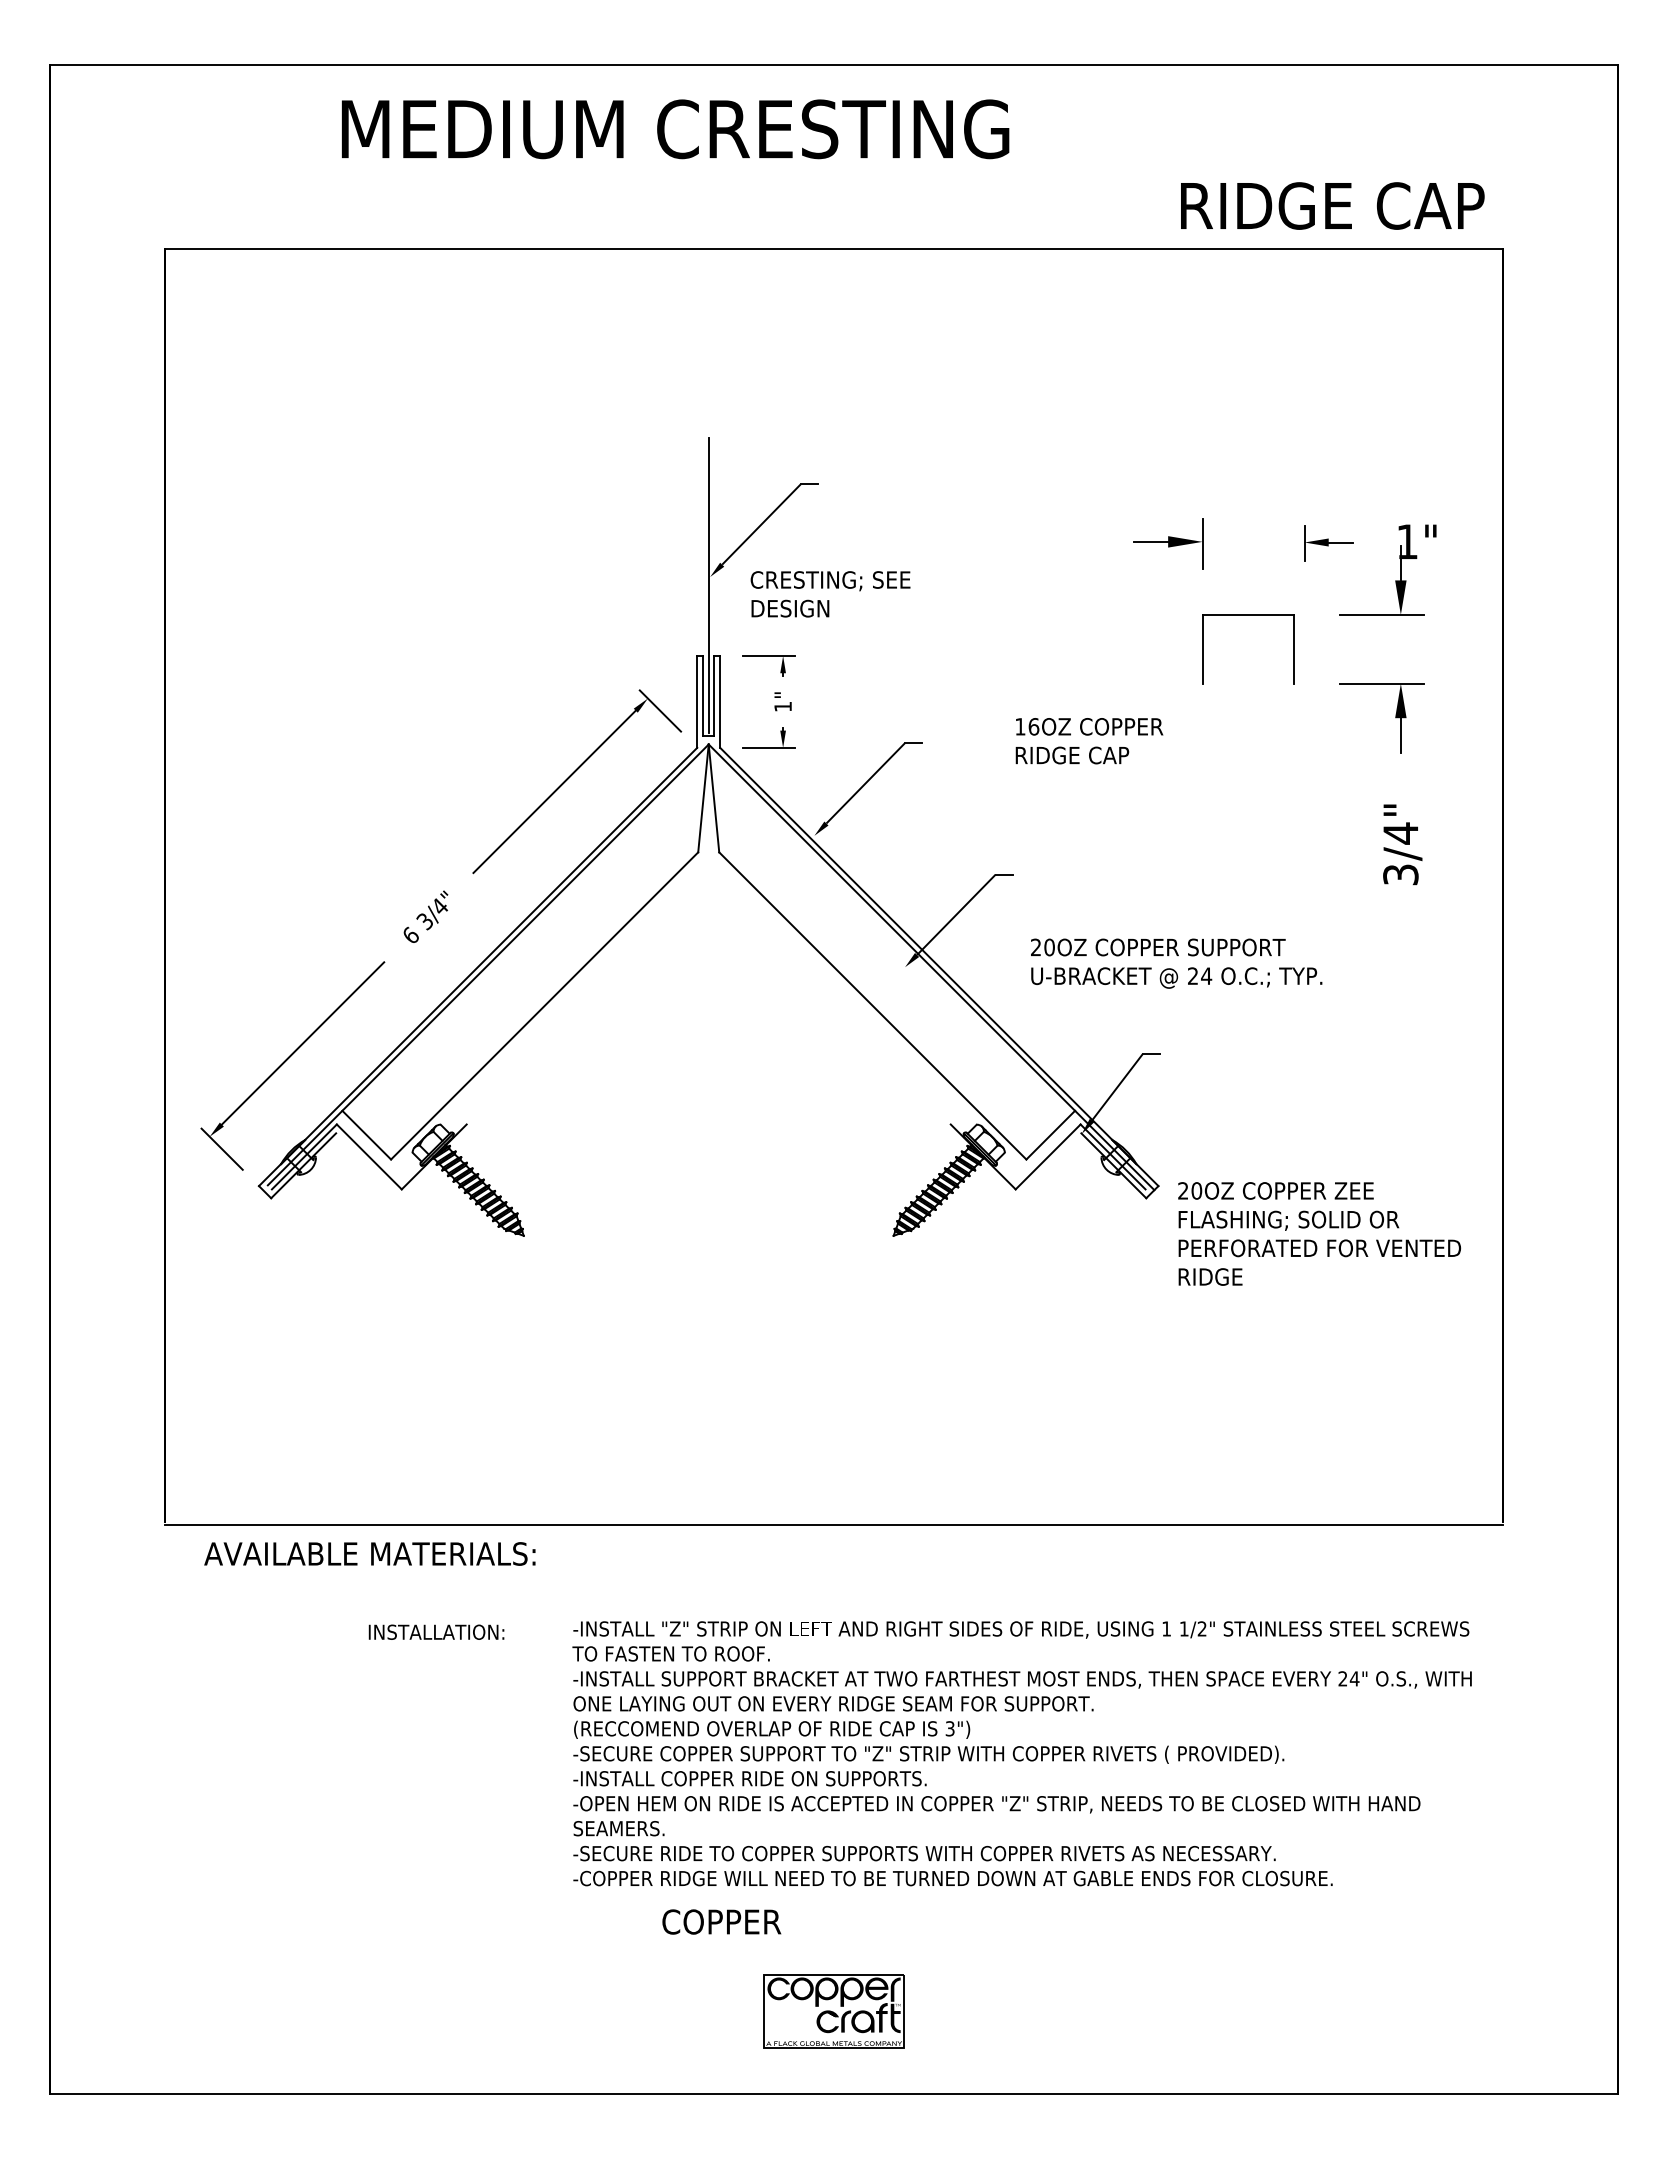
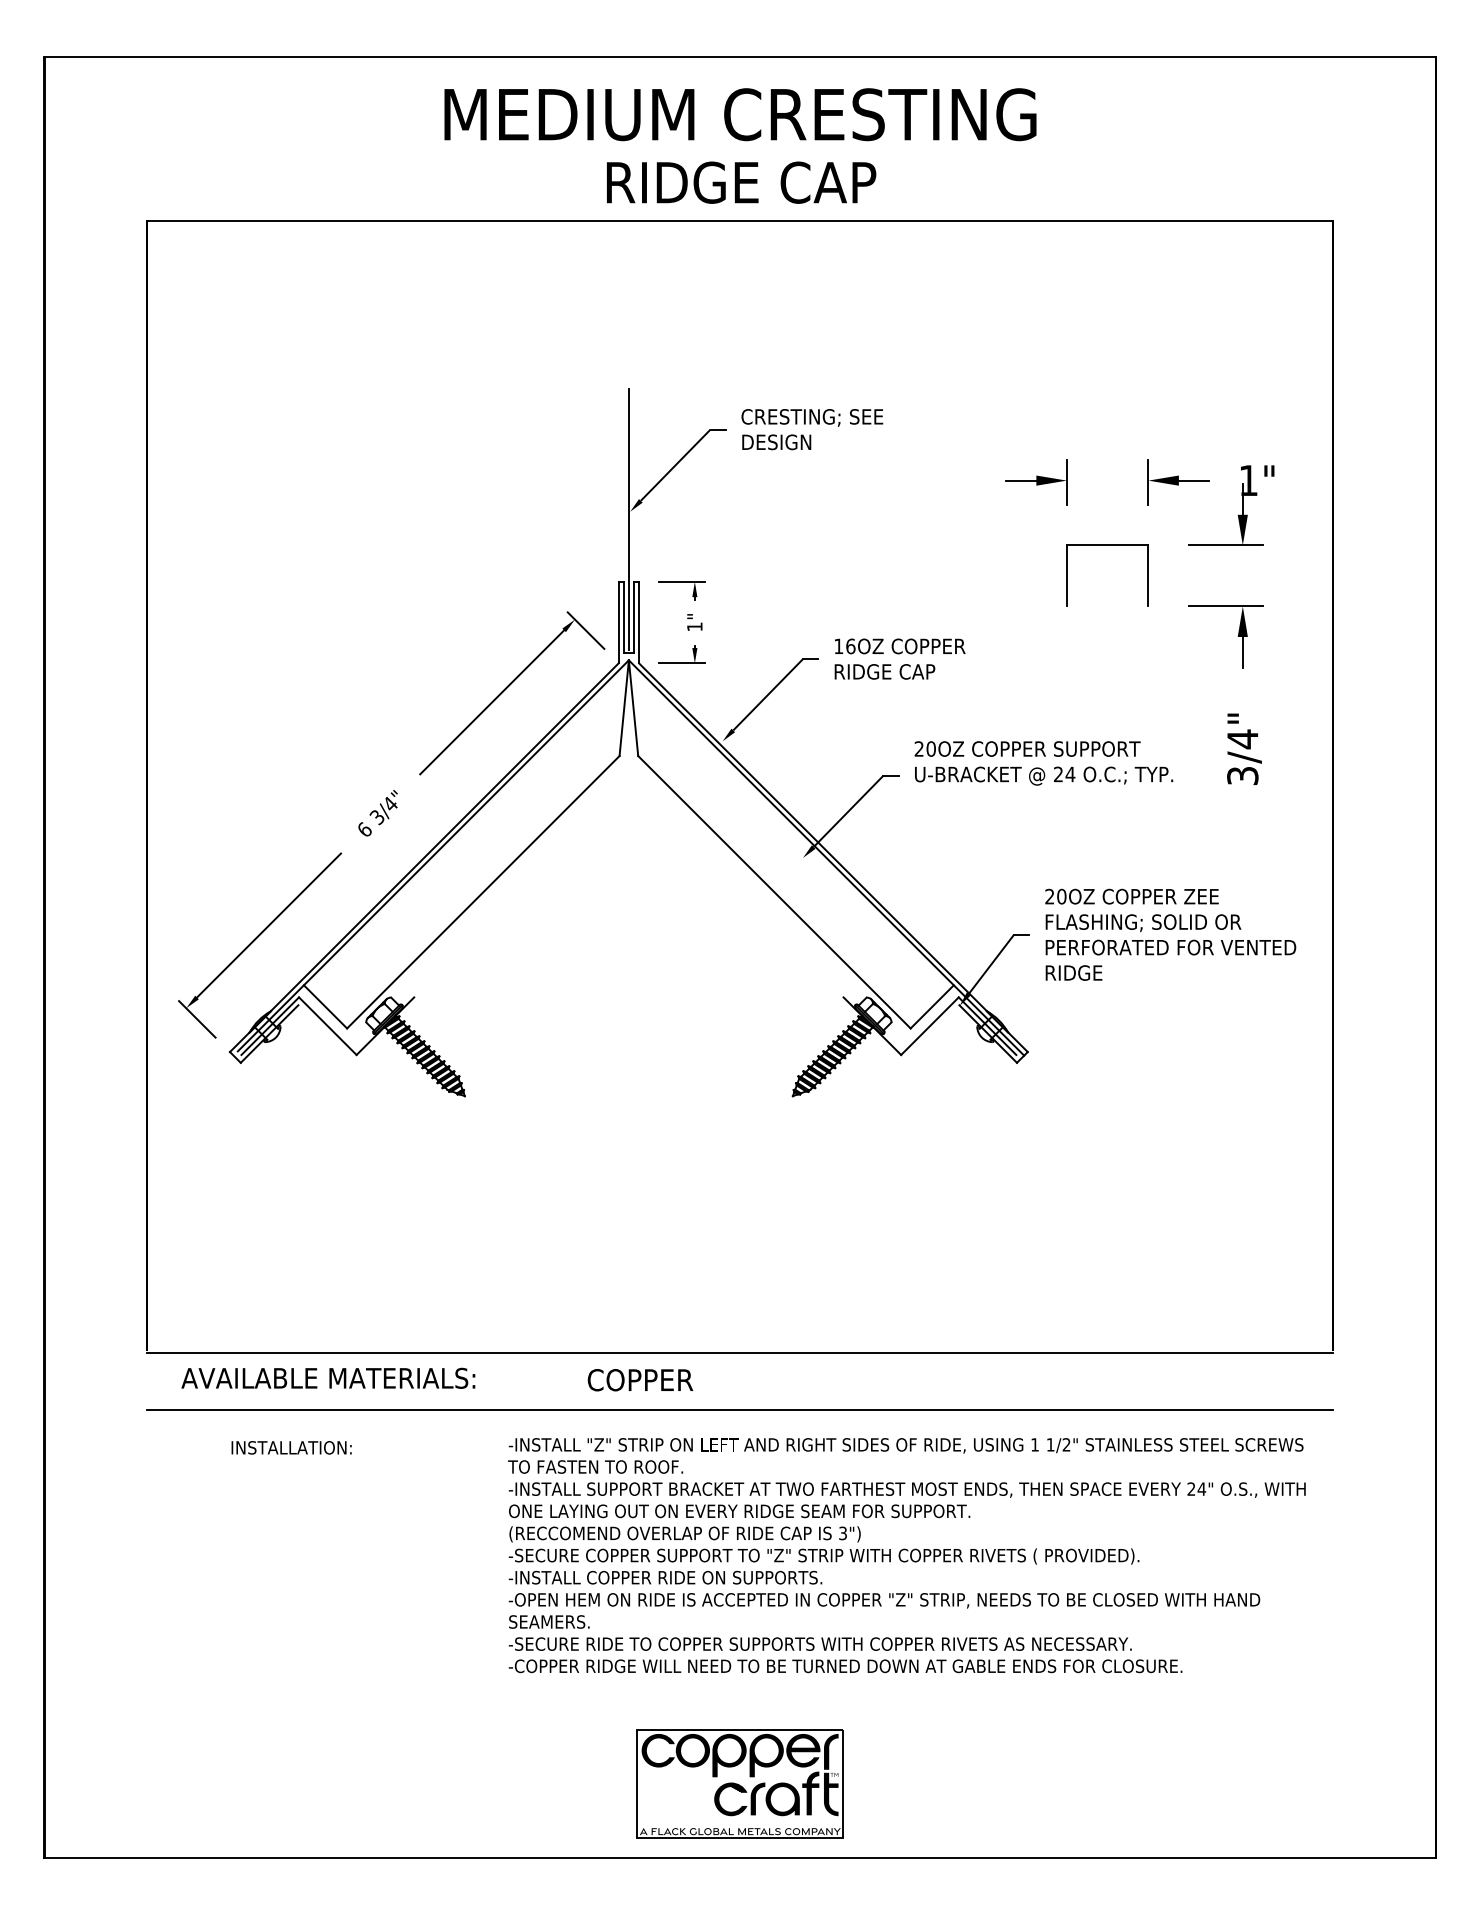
text: (675, 129) -> (740, 114), moved
text: (1332, 205) -> (741, 182), moved
part: (1328, 543) -> (1178, 482), size x1.43
text: (830, 594) -> (812, 429), moved
text: (1089, 741) -> (900, 659), moved
text: (1176, 963) -> (1043, 763), moved
text: (1319, 1233) -> (1170, 934), moved
line: (833, 1589) -> (739, 1409), added
text: (436, 1631) -> (291, 1447), moved
text: (721, 1921) -> (640, 1379), moved
part: (833, 2011) -> (739, 1784), size x1.67

